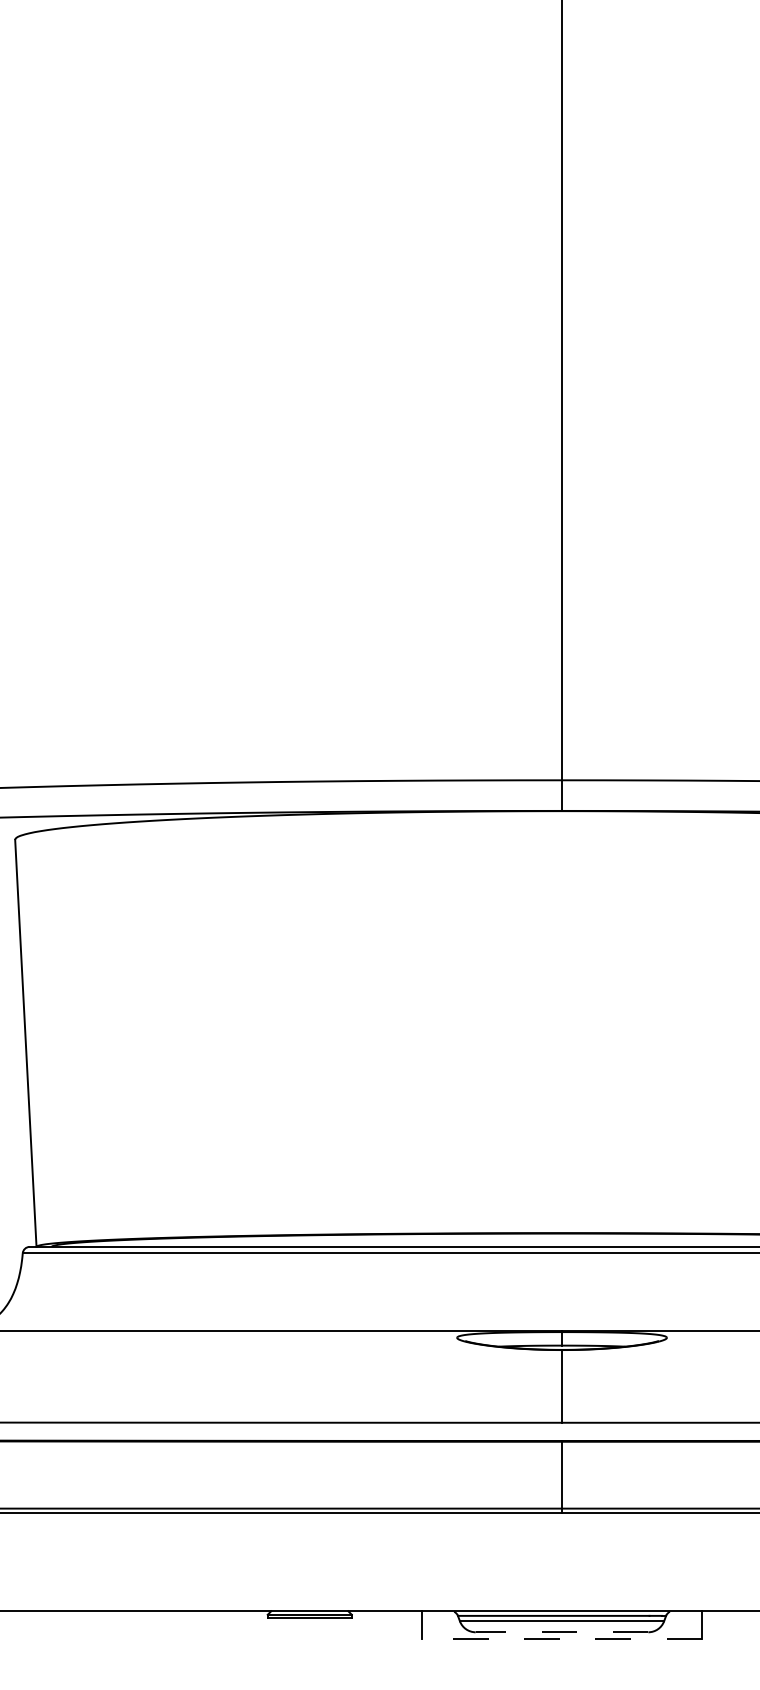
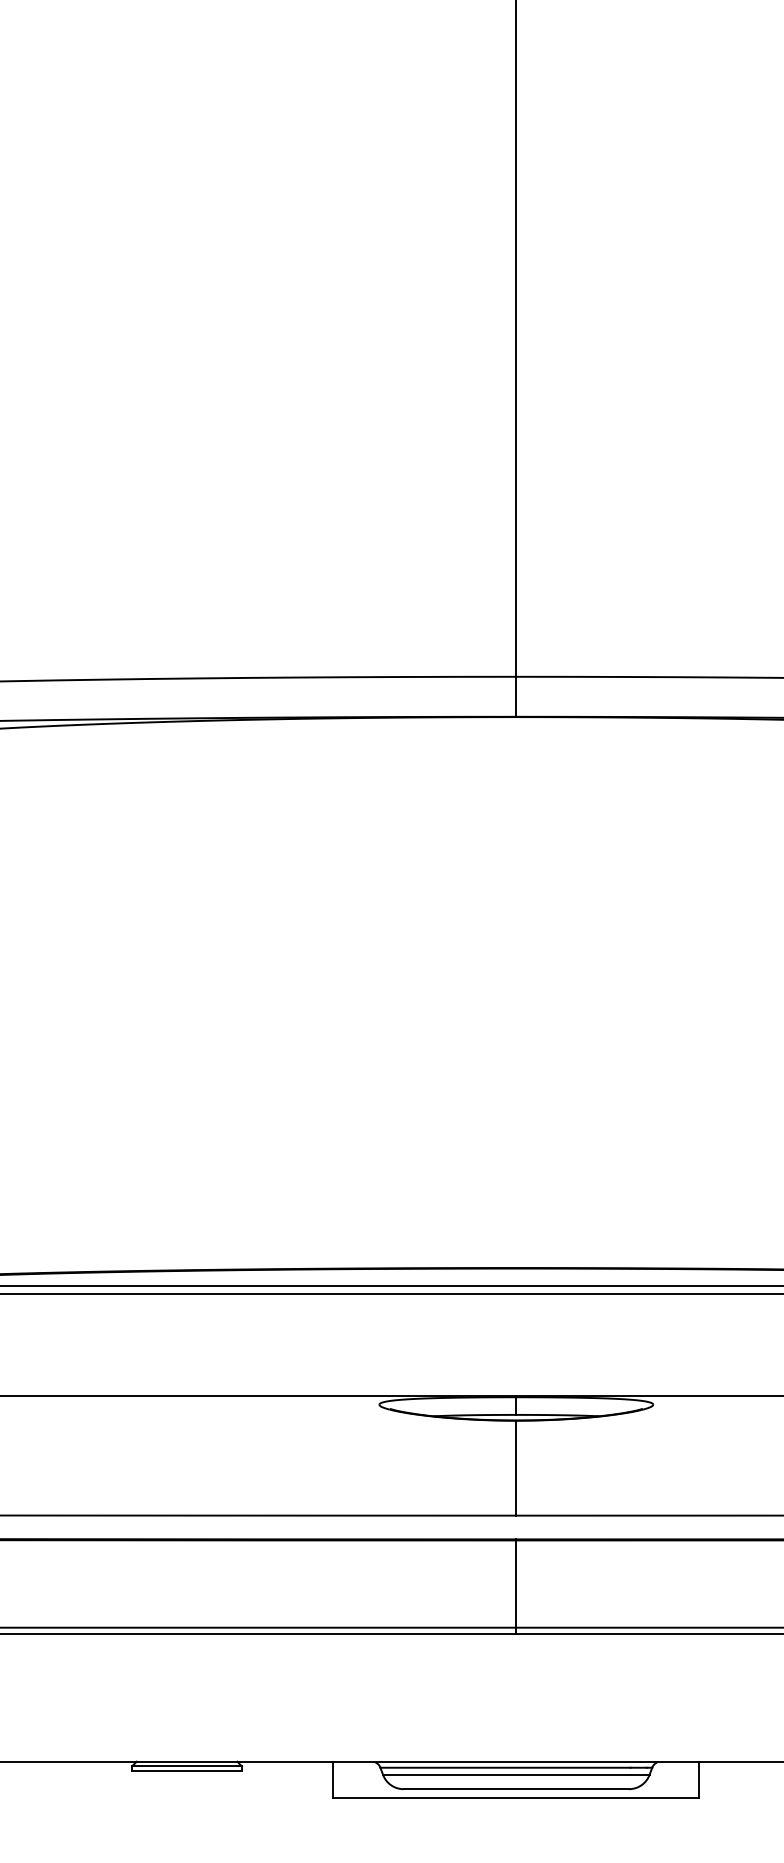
line: (561, 1632) -> (515, 1789), dashed -> solid
line: (561, 1639) -> (515, 1798), dashed -> solid

